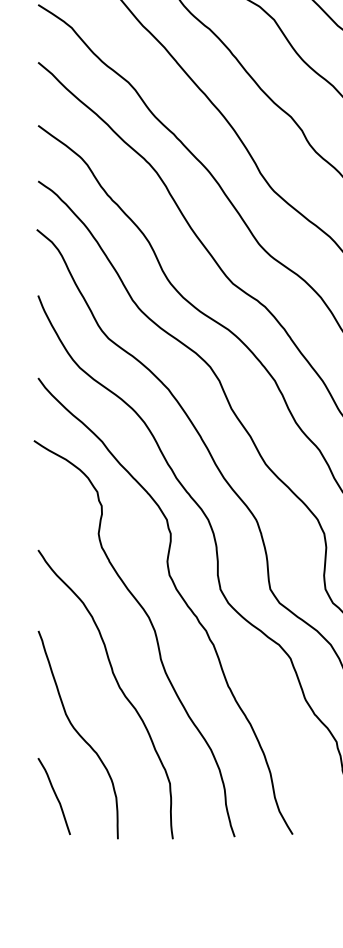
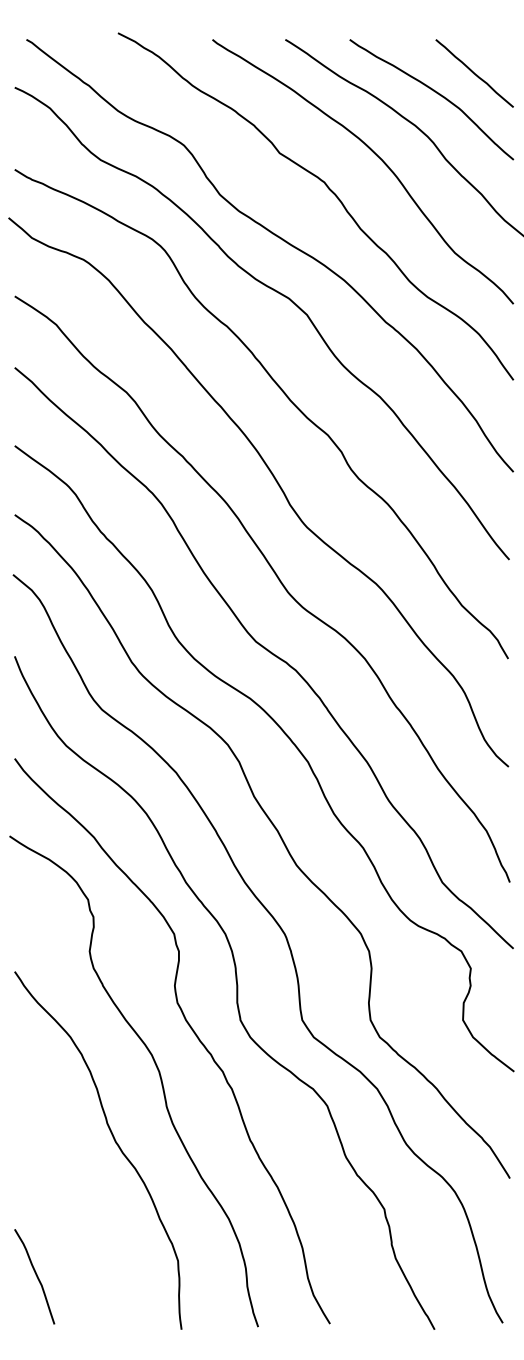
curve: (78, 734) -> (64, 1200), removed

